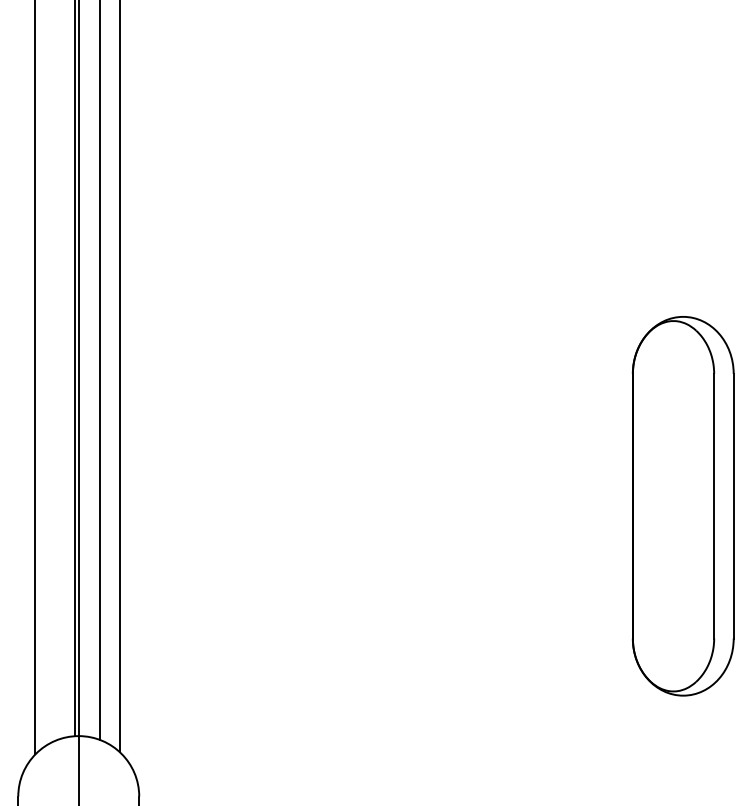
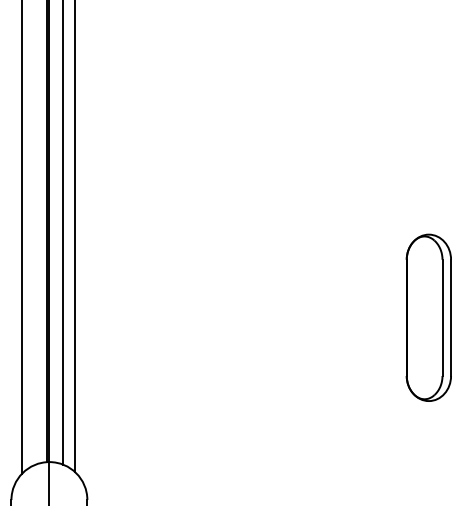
part: (682, 505) -> (428, 317), size x0.7

